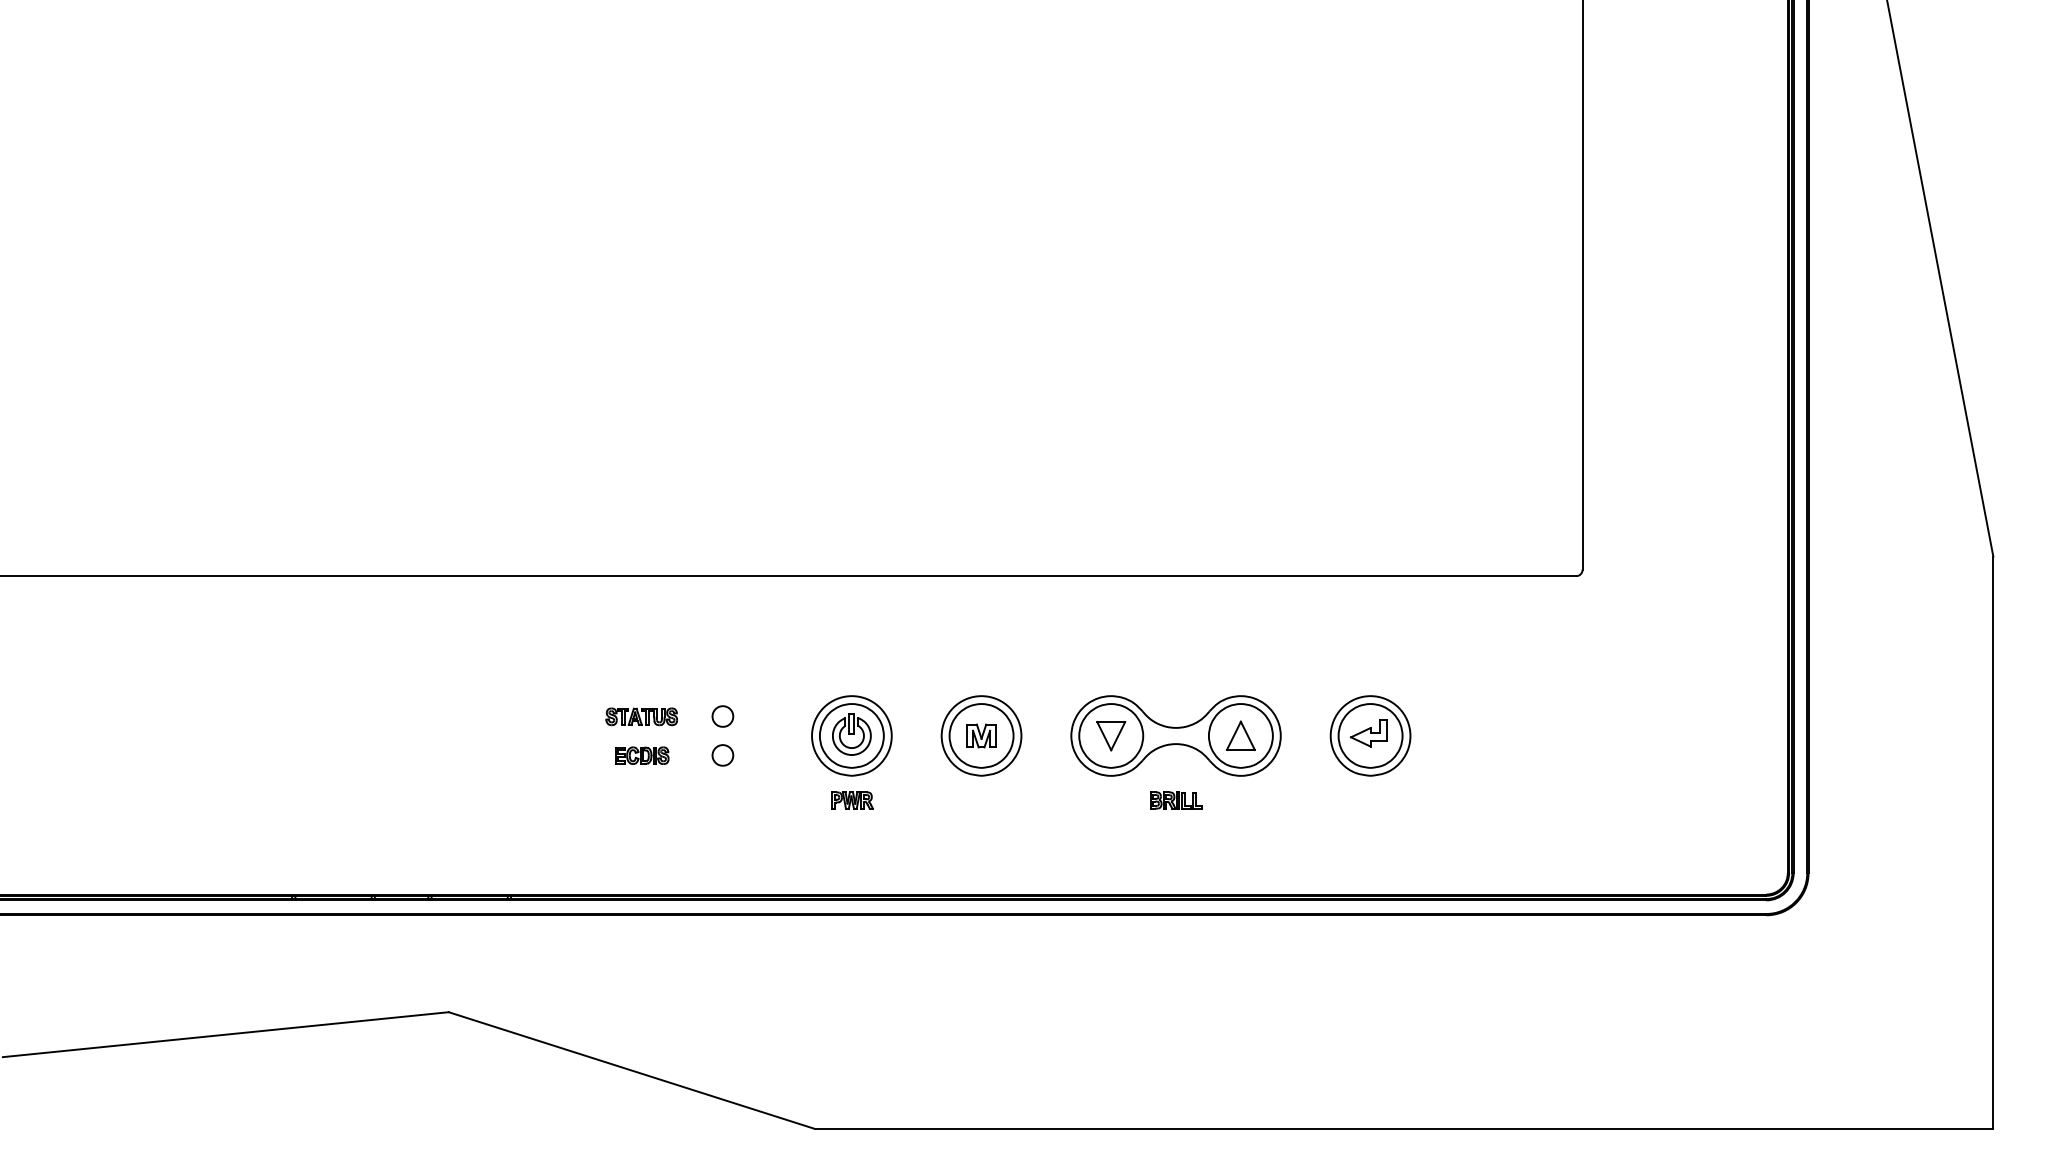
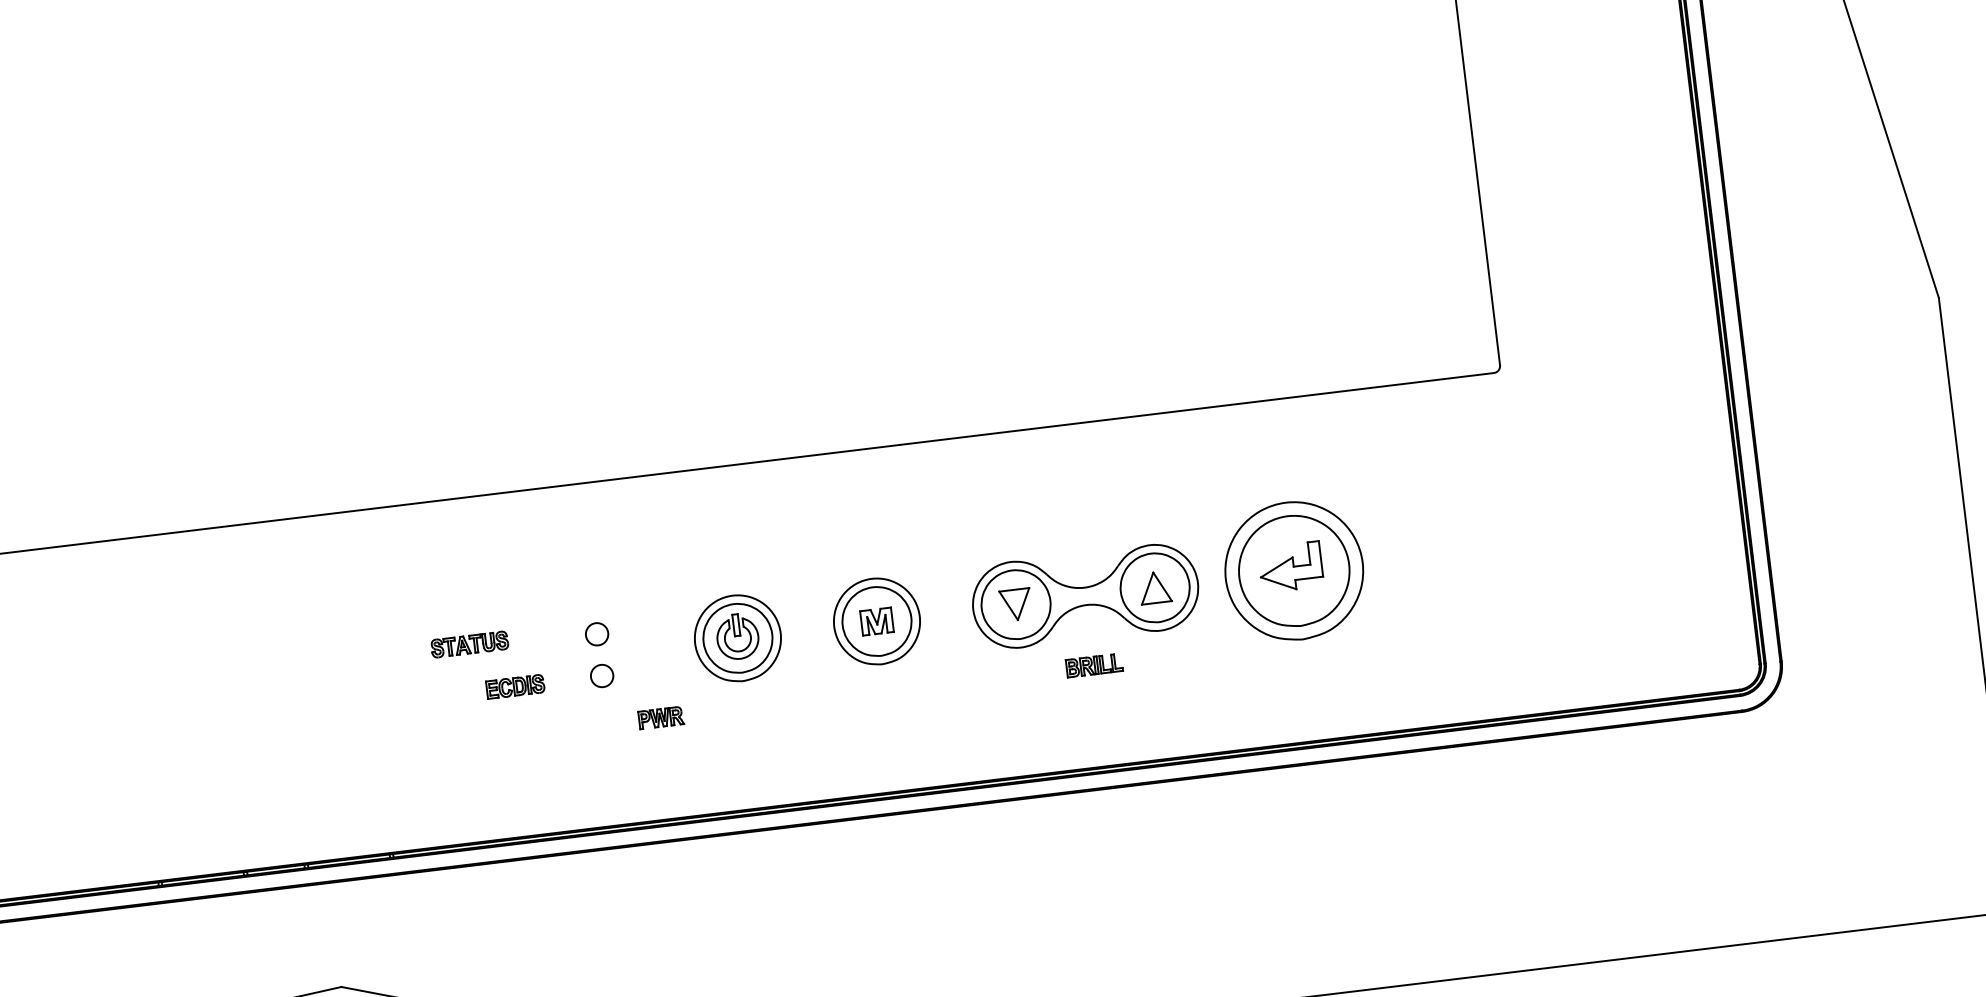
part: (641, 716) -> (469, 644), moved
part: (1370, 735) -> (1294, 570), size x1.6
part: (852, 800) -> (661, 717), moved

